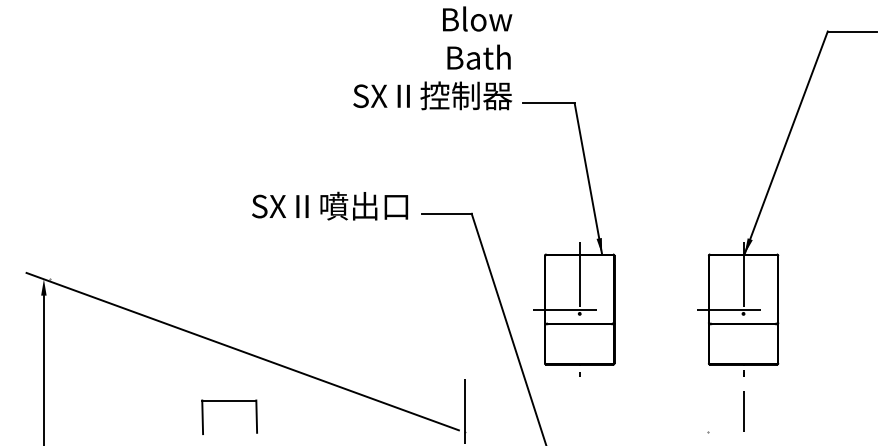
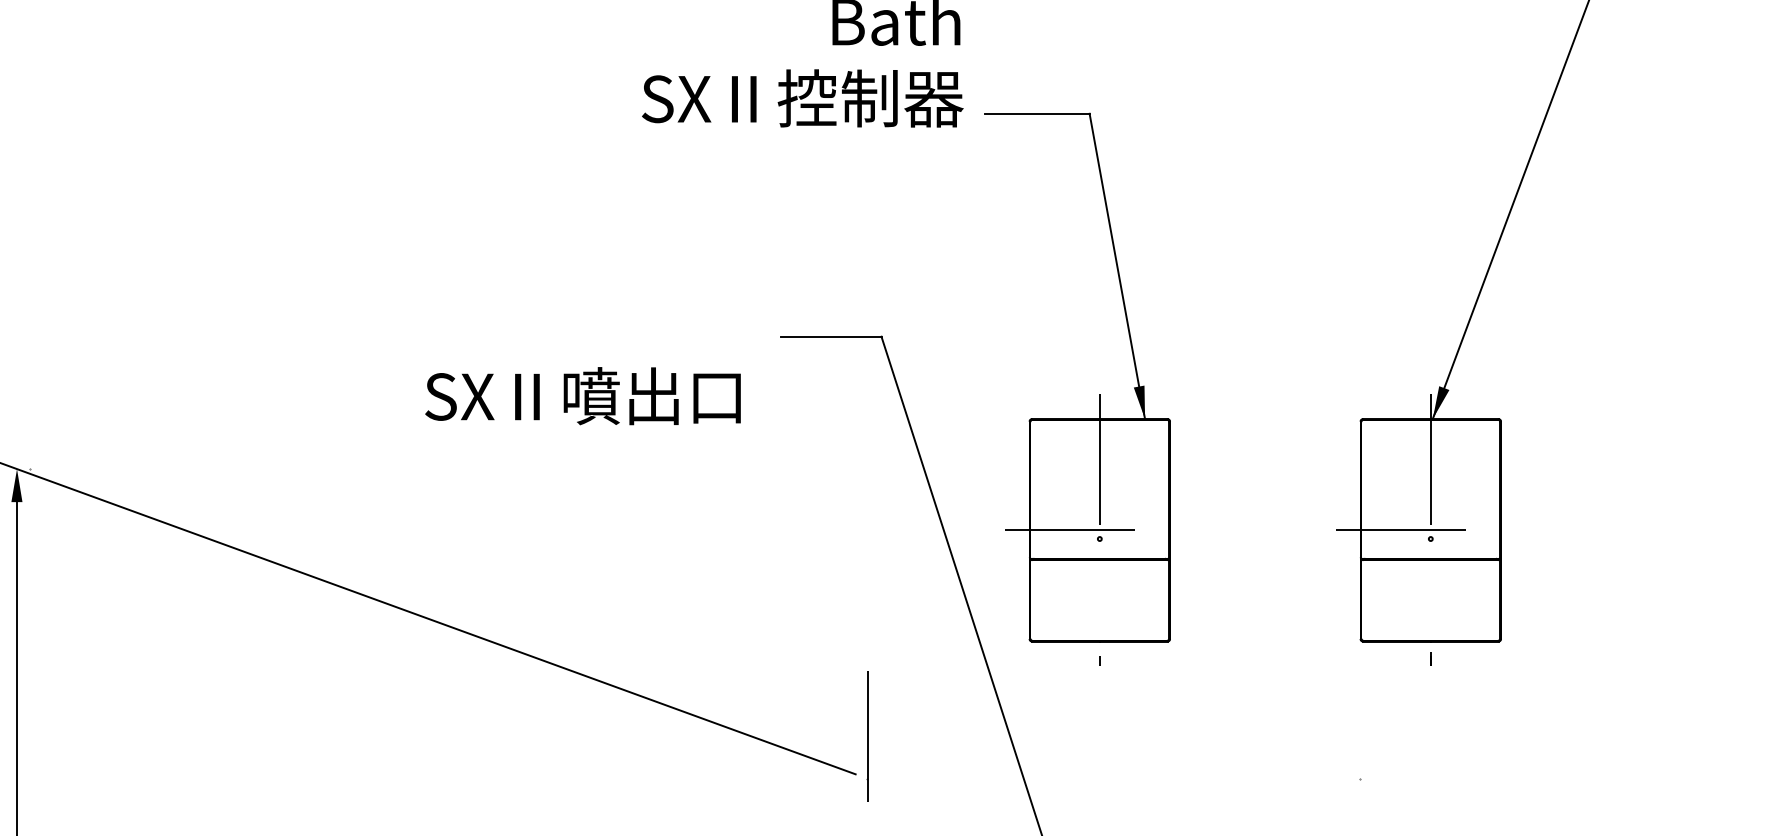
text: (330, 205) -> (583, 394), moved
part: (229, 401) -> (392, 716), removed
line: (743, 411) -> (1430, 736), removed

